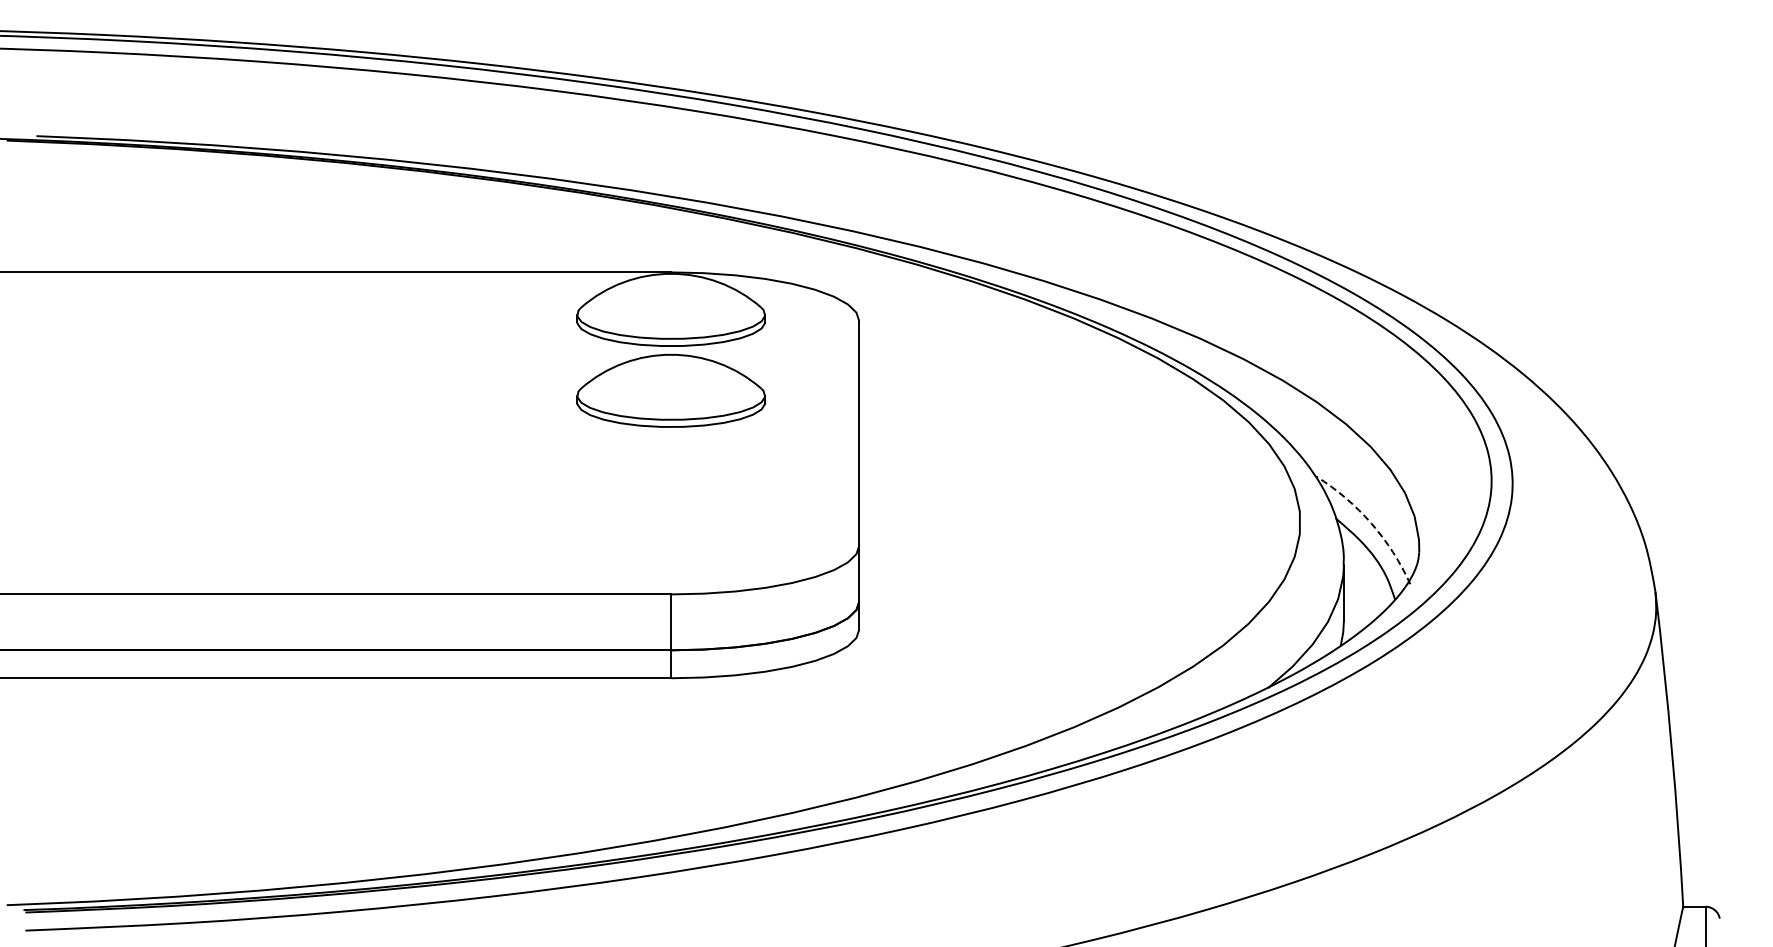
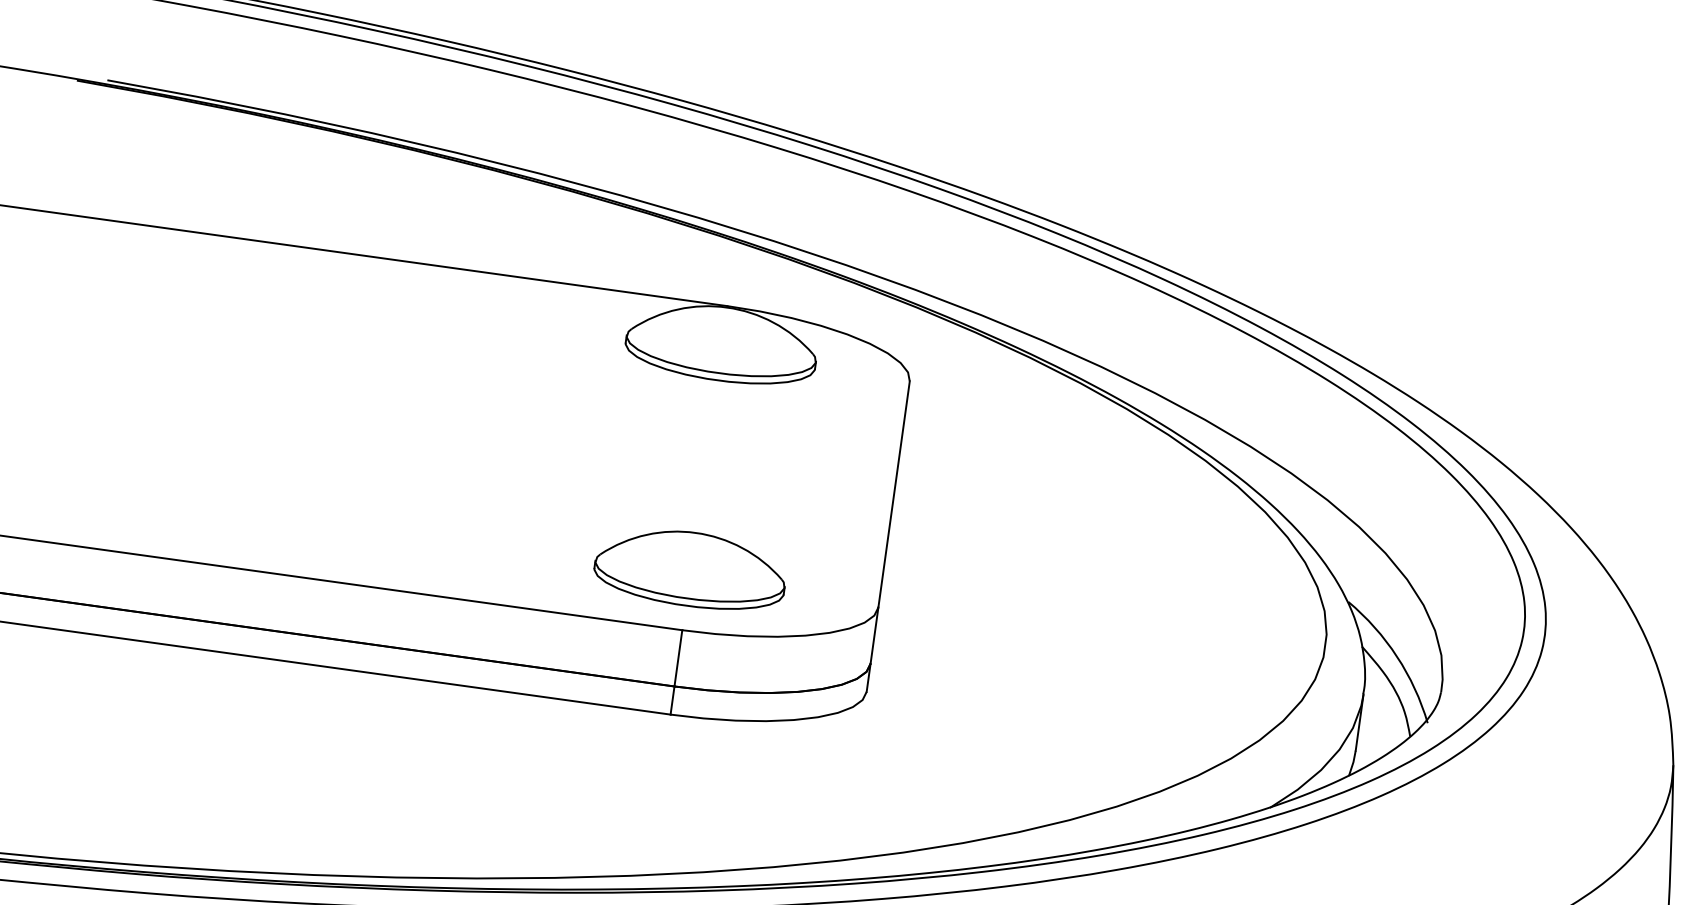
part: (671, 390) -> (691, 568), moved
arc: (1371, 523) -> (1397, 656), dashed -> solid

